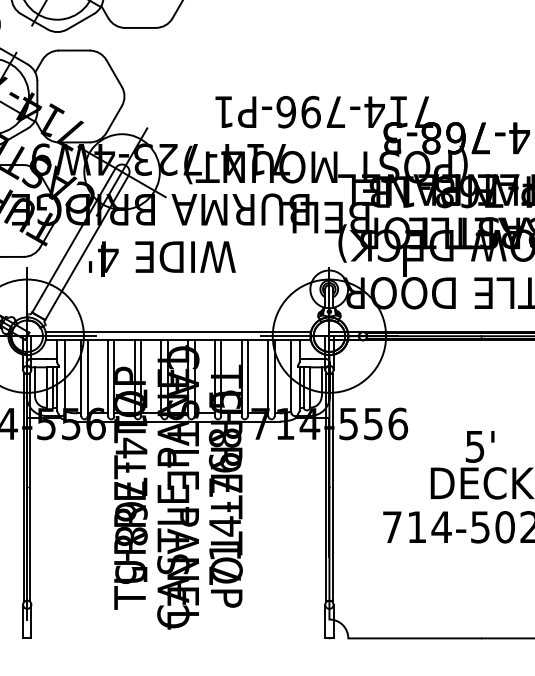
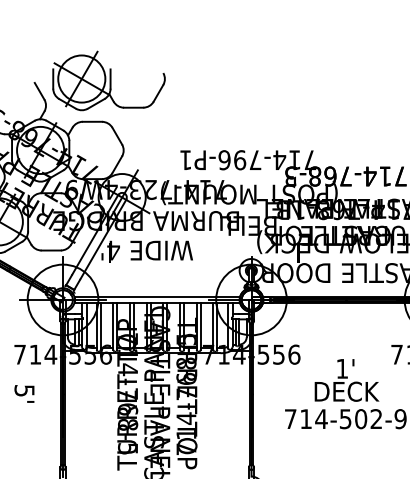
text: (473, 446) -> (341, 368), 5' -> 1'

